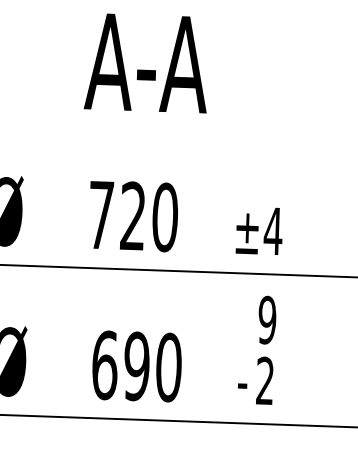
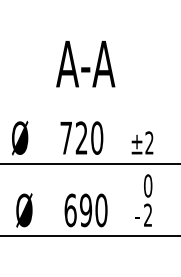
text: (273, 230) -> (149, 142), ±4 -> ±2
text: (266, 319) -> (147, 185), 9 -> 0

